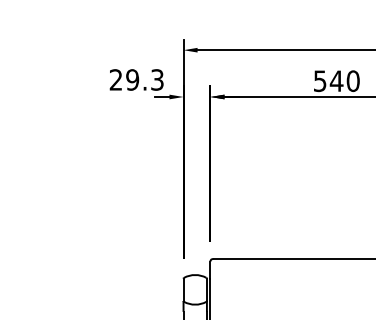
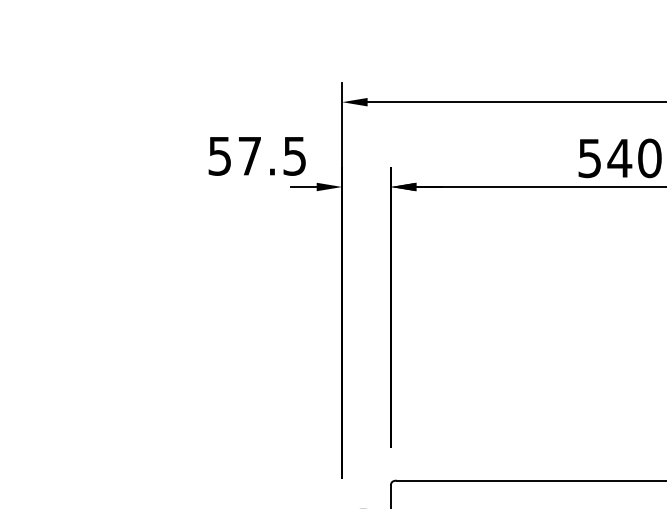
text: (136, 79) -> (256, 155), 29.3 -> 57.5

